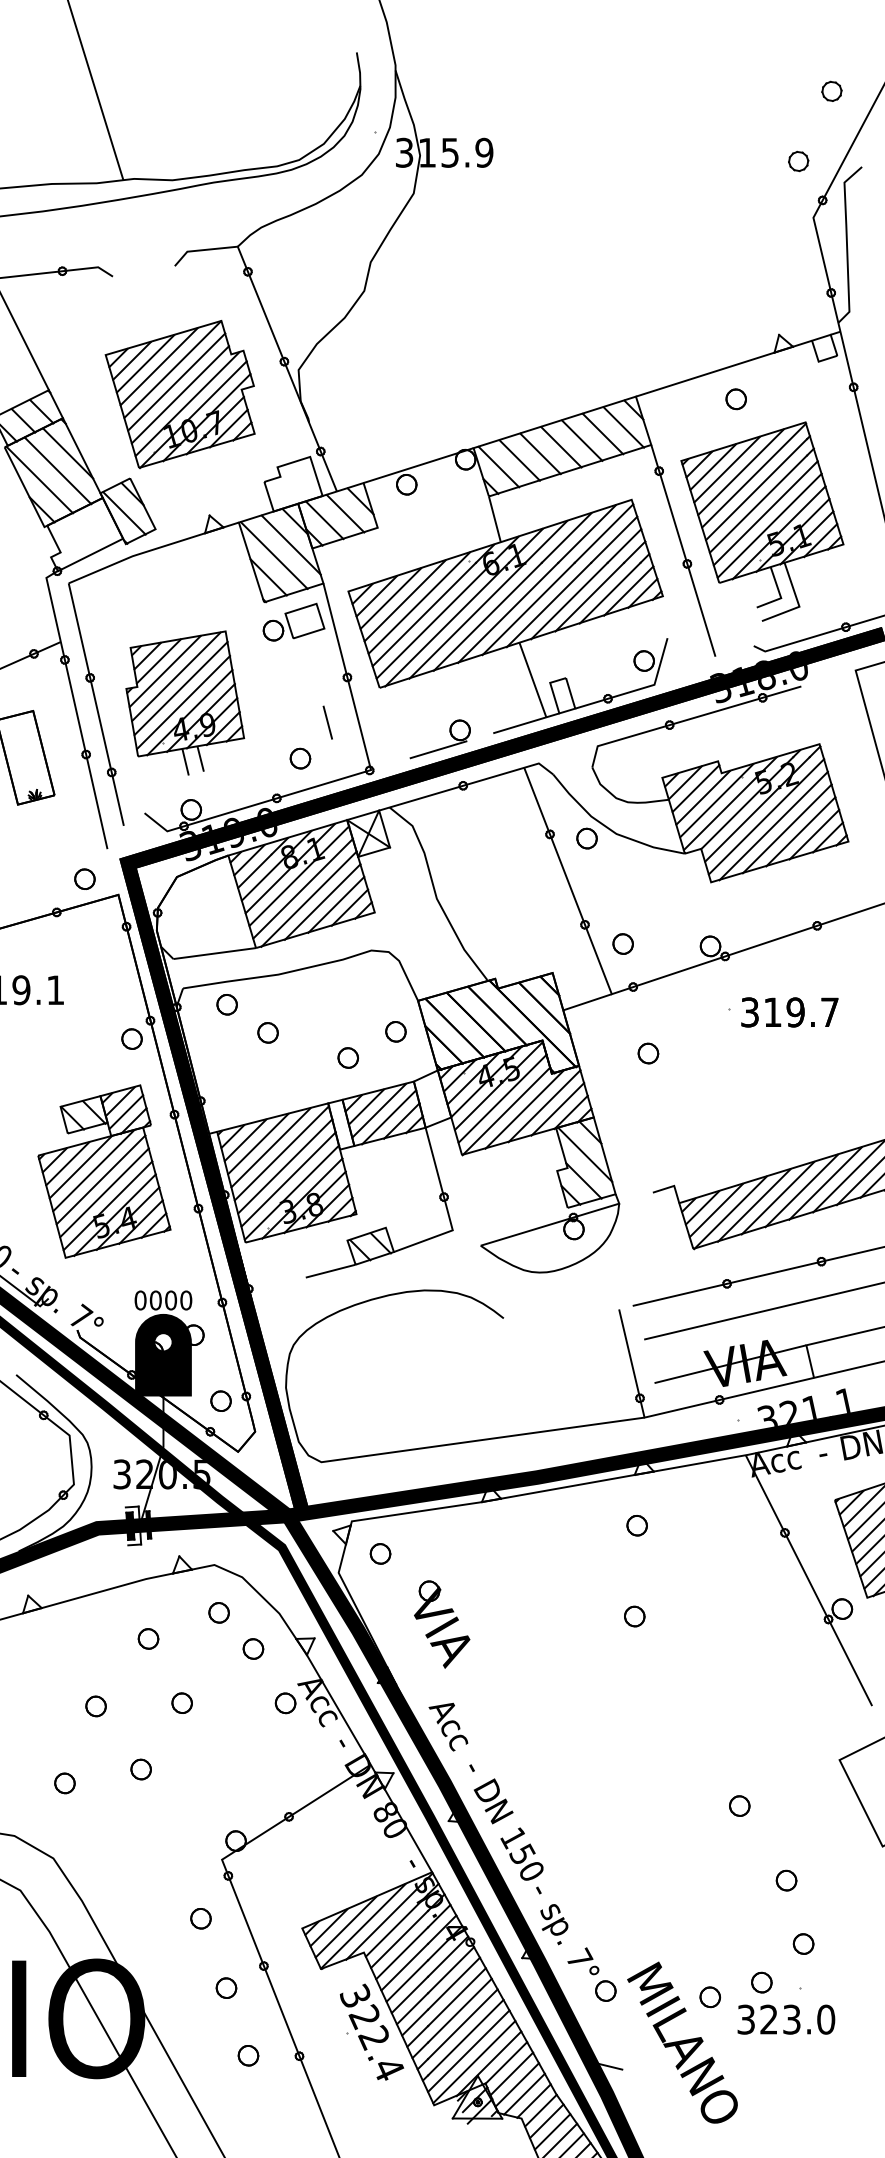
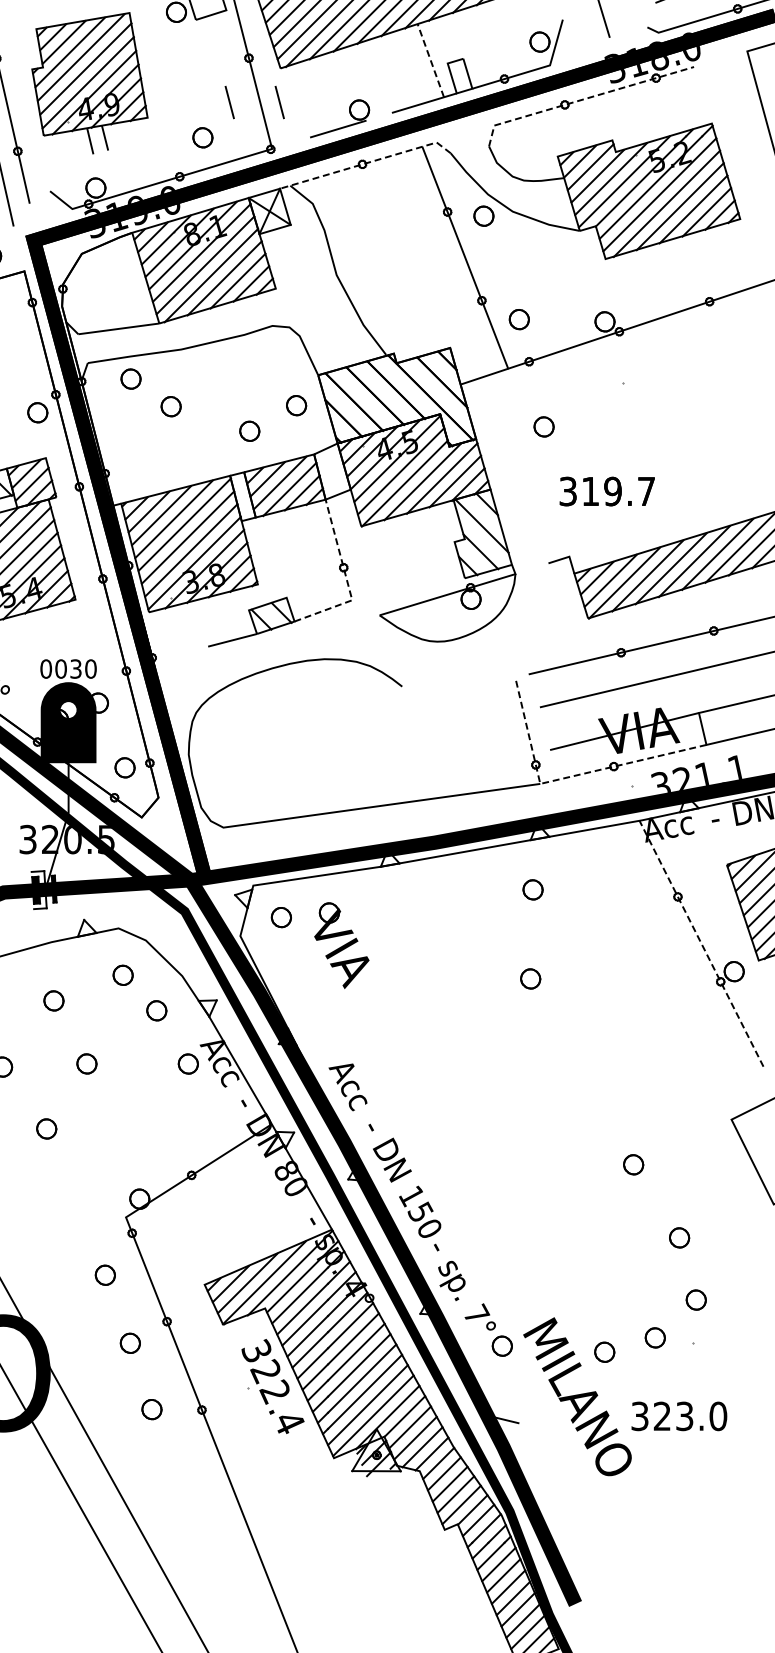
line: (532, 680) -> (430, 61), solid -> dashed
line: (688, 719) -> (583, 99), solid -> dashed
line: (378, 722) -> (279, 102), added
line: (468, 784) -> (367, 163), solid -> dashed
text: (789, 1012) -> (606, 491), moved
line: (447, 1209) -> (347, 579), solid -> dashed
text: (171, 1300) -> (76, 669), 0000 -> 0030
line: (674, 1410) -> (569, 776), solid -> dashed
line: (808, 1580) -> (701, 943), solid -> dashed
part: (442, 1624) -> (342, 945), moved
text: (786, 2019) -> (679, 1416), moved

